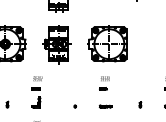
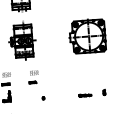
part: (107, 43) -> (87, 35), moved
part: (104, 83) -> (33, 77), moved
part: (105, 106) -> (84, 95), moved

